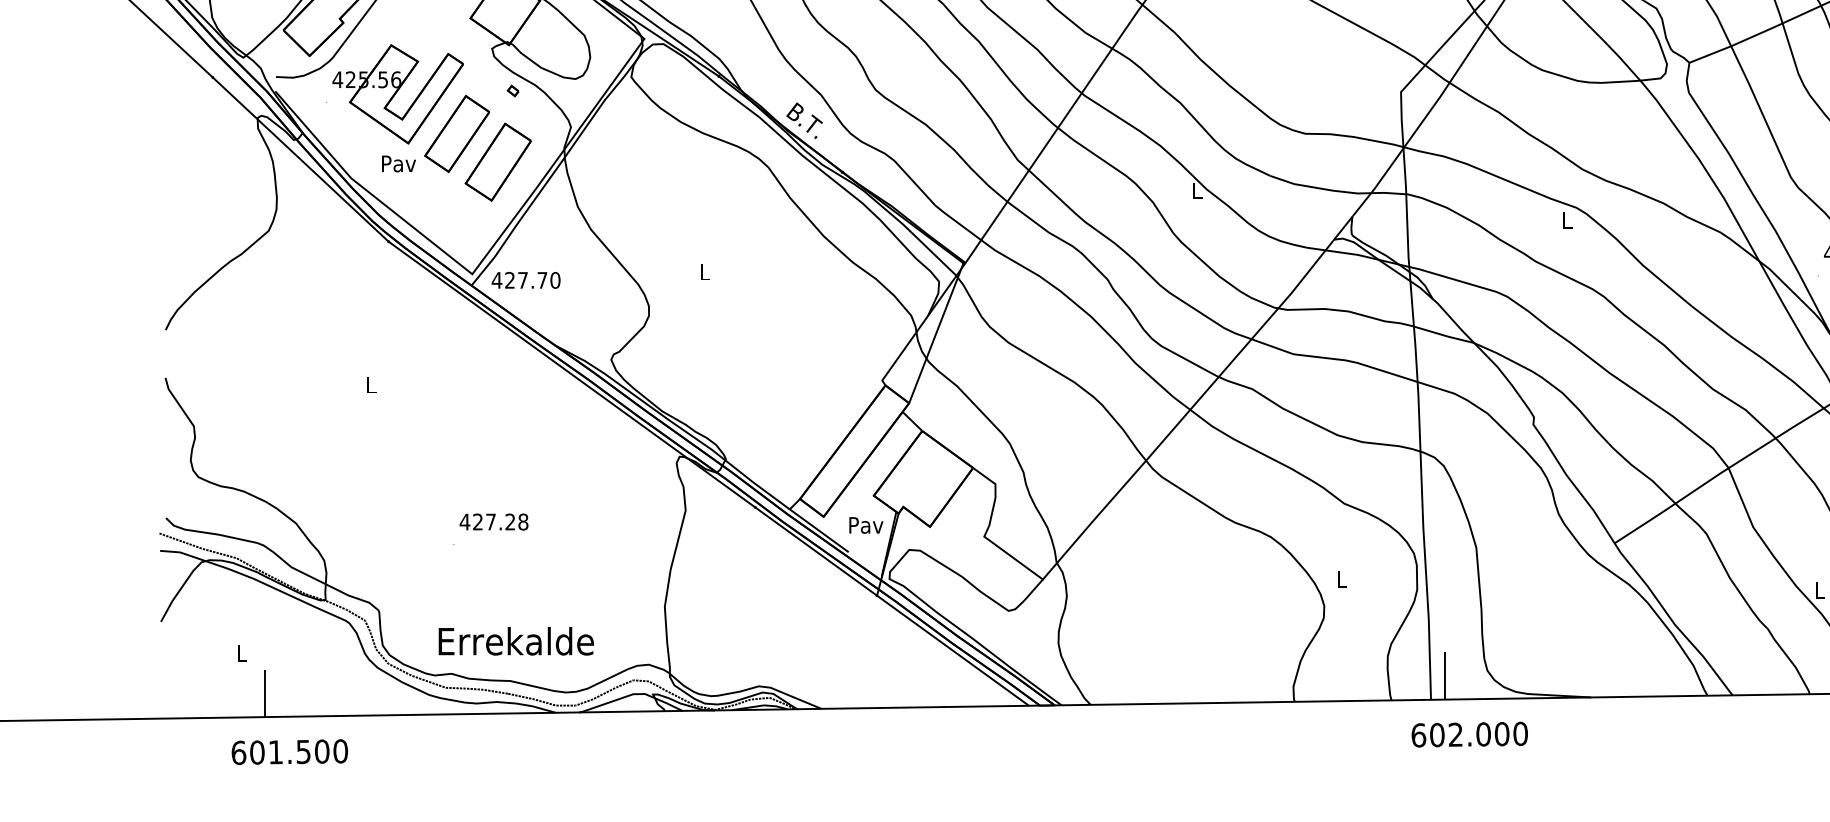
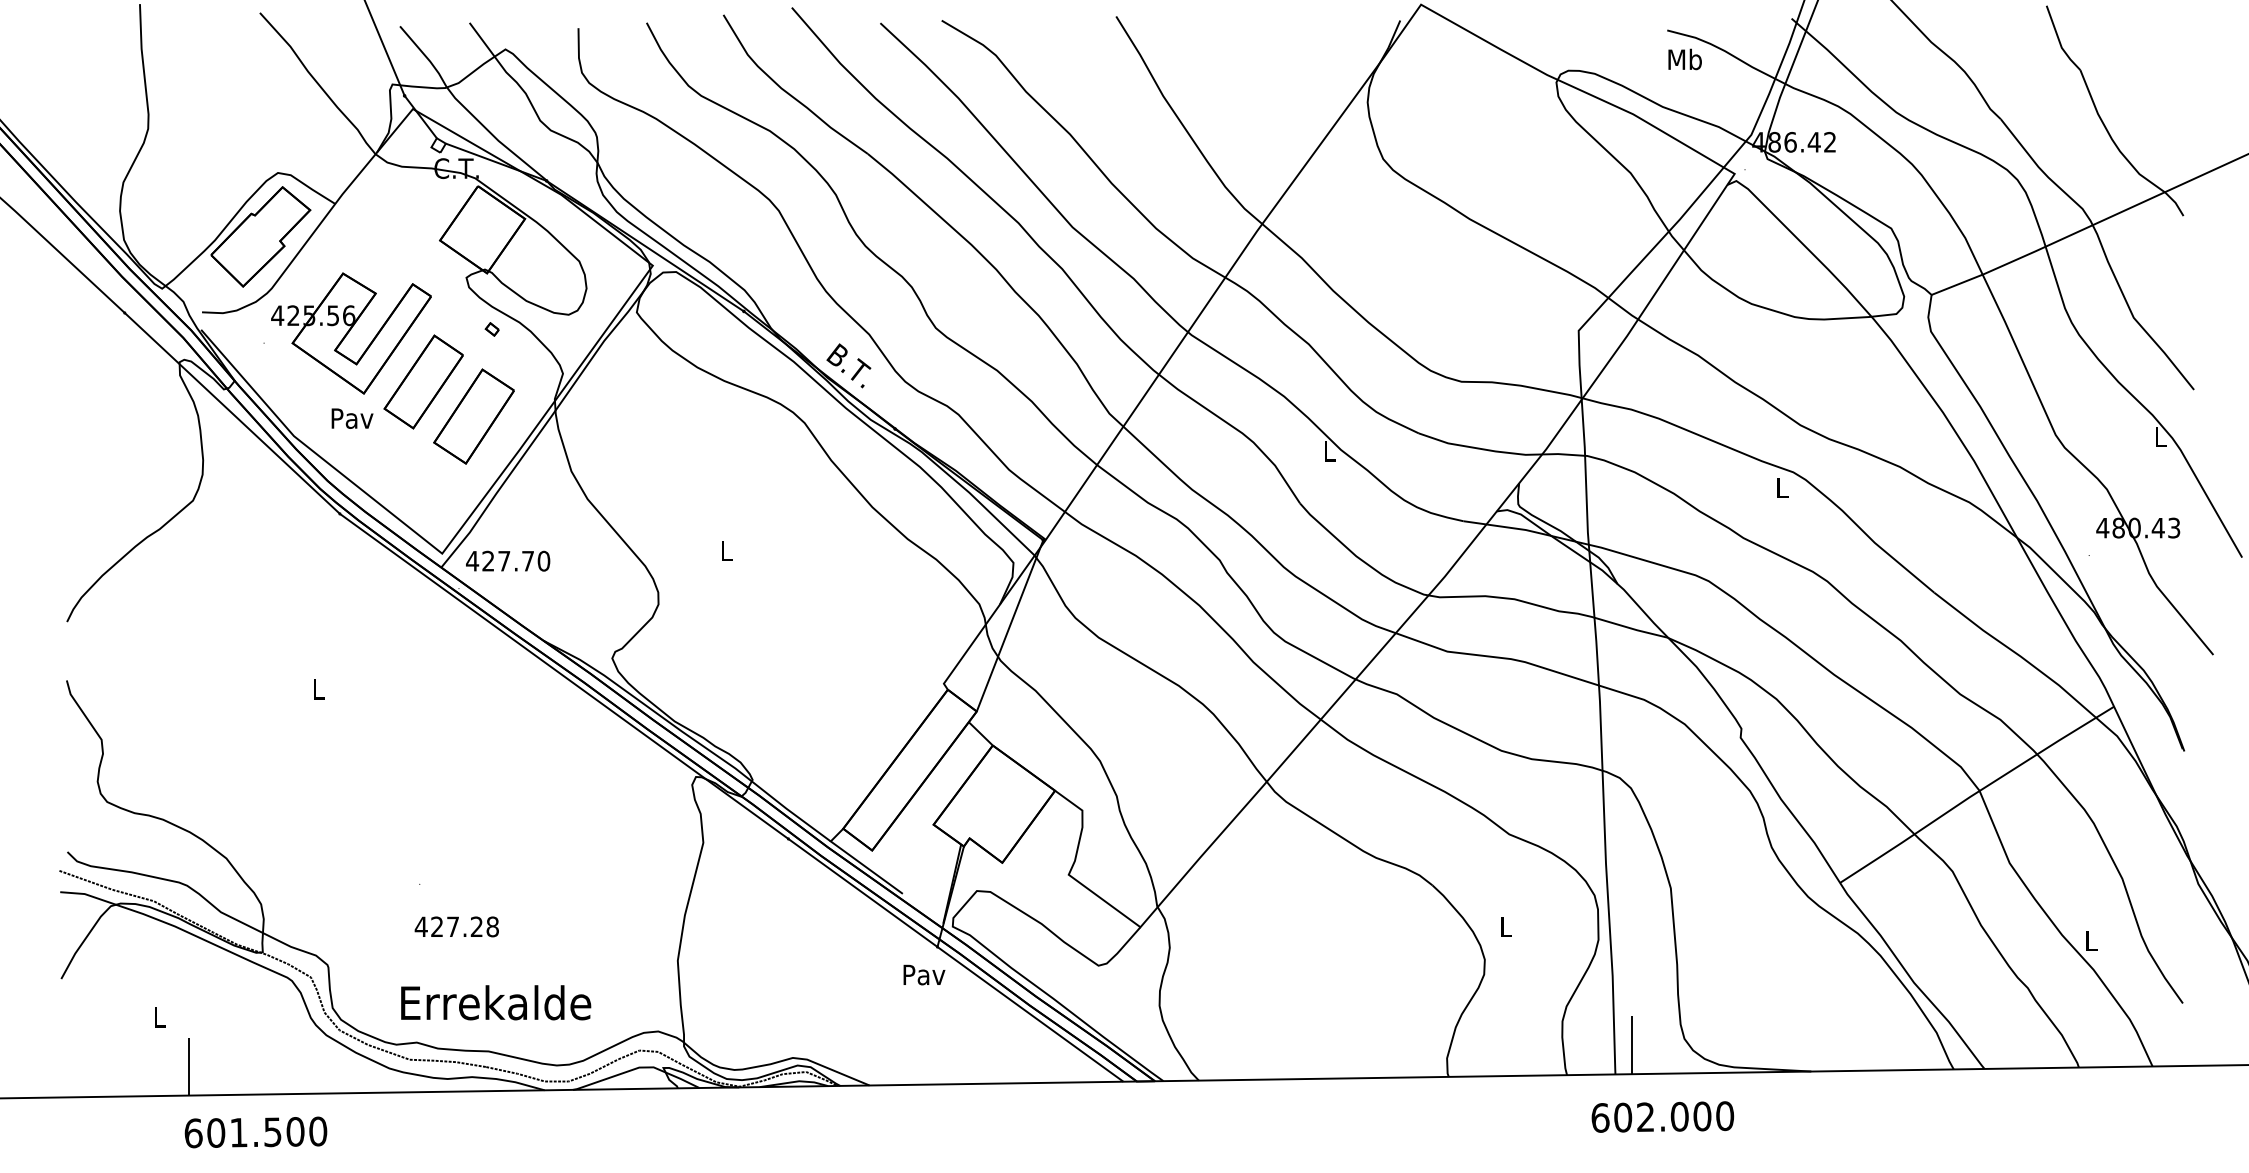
text: (493, 521) -> (456, 926), moved
text: (866, 524) -> (924, 974), moved
text: (289, 752) -> (255, 1132), moved

